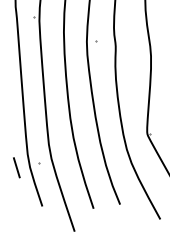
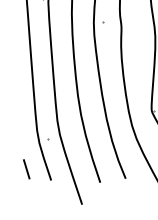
line: (16, 167) -> (26, 169), moved

